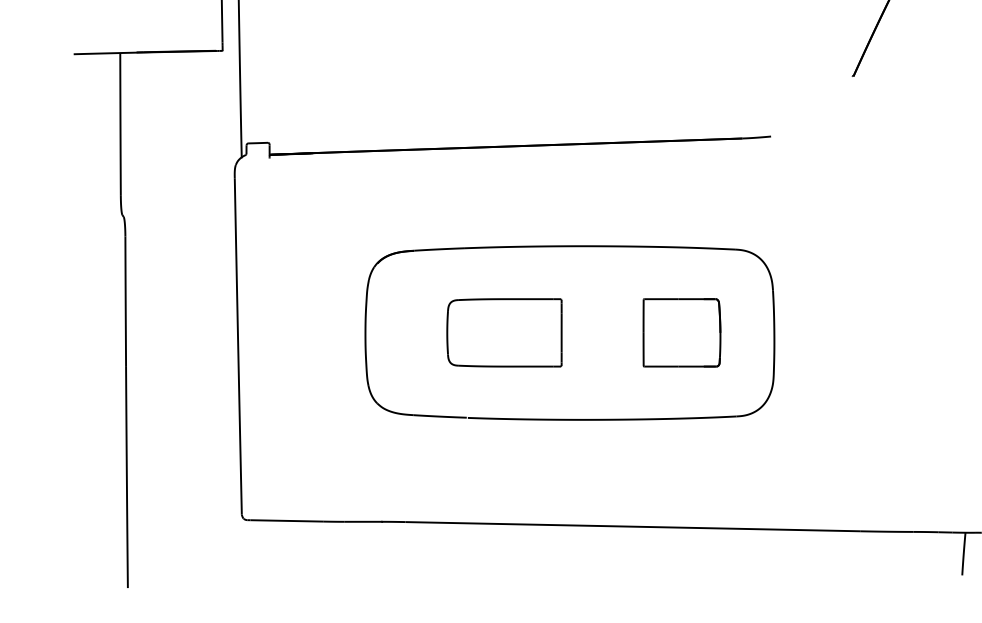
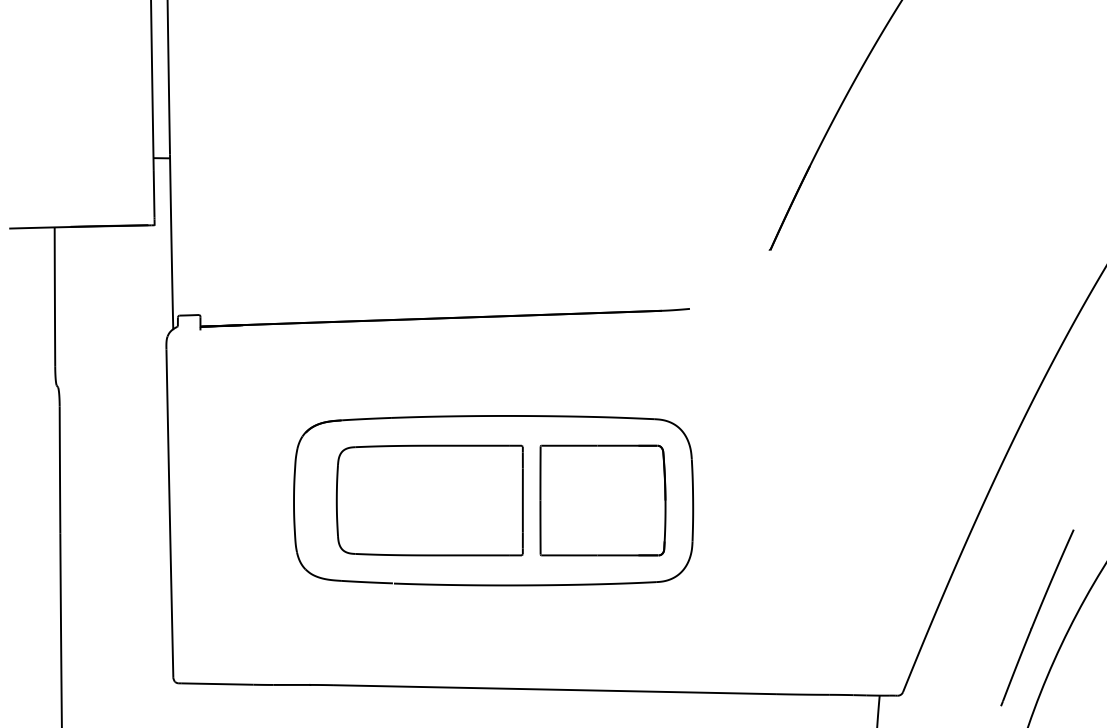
part: (504, 332) -> (429, 500), size x1.67
part: (681, 332) -> (602, 500), size x1.67

